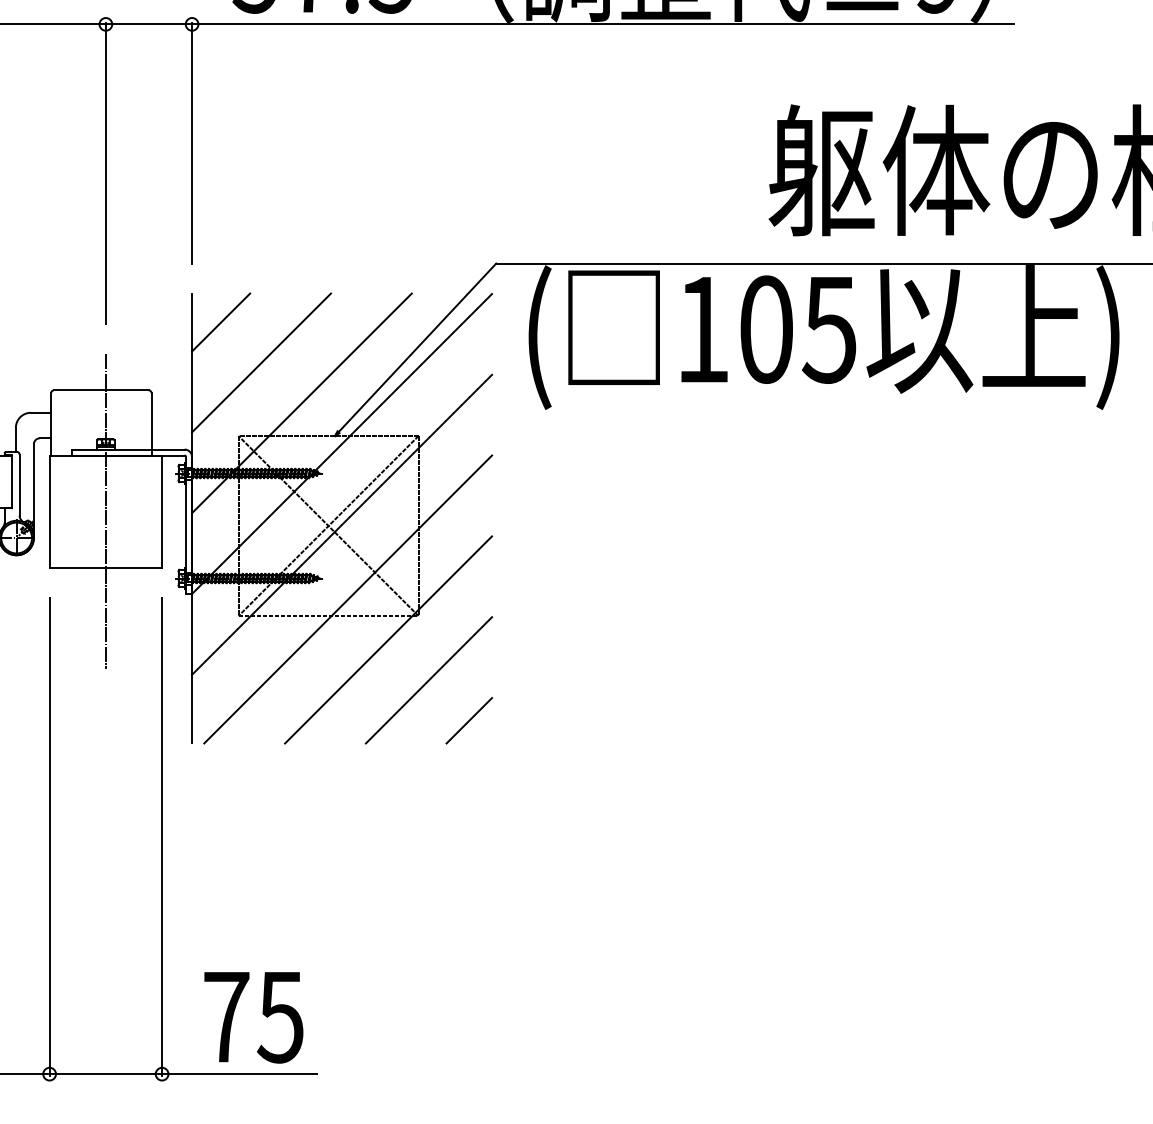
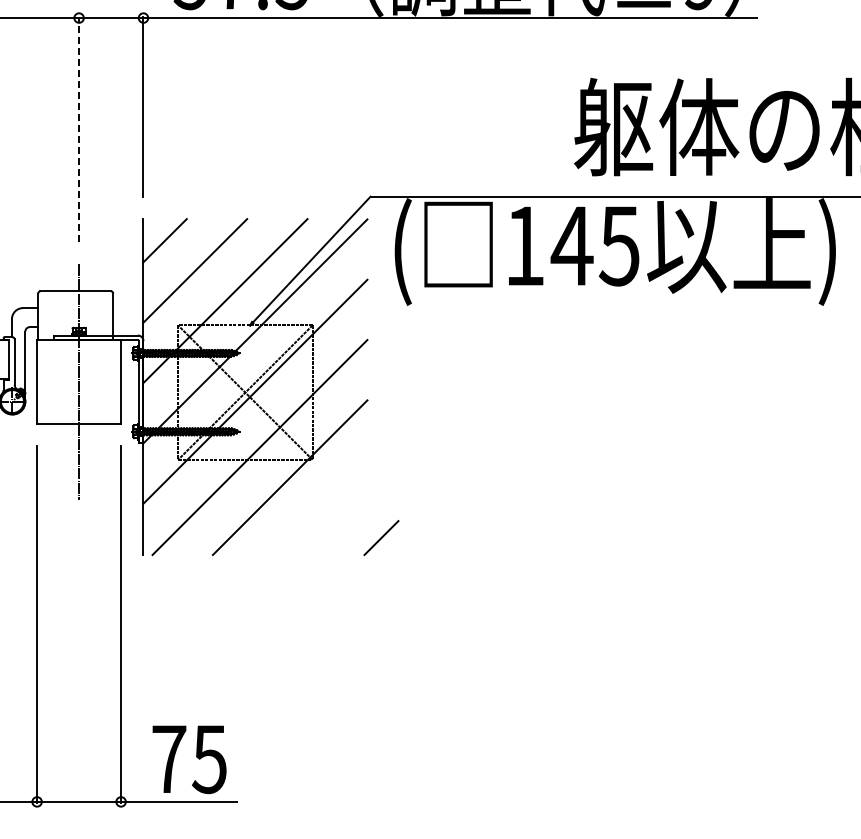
line: (106, 173) -> (79, 129), solid -> dashed
text: (765, 328) -> (571, 245), 105 -> 145
line: (429, 679) -> (320, 507), removed
line: (469, 721) -> (381, 538), moved

